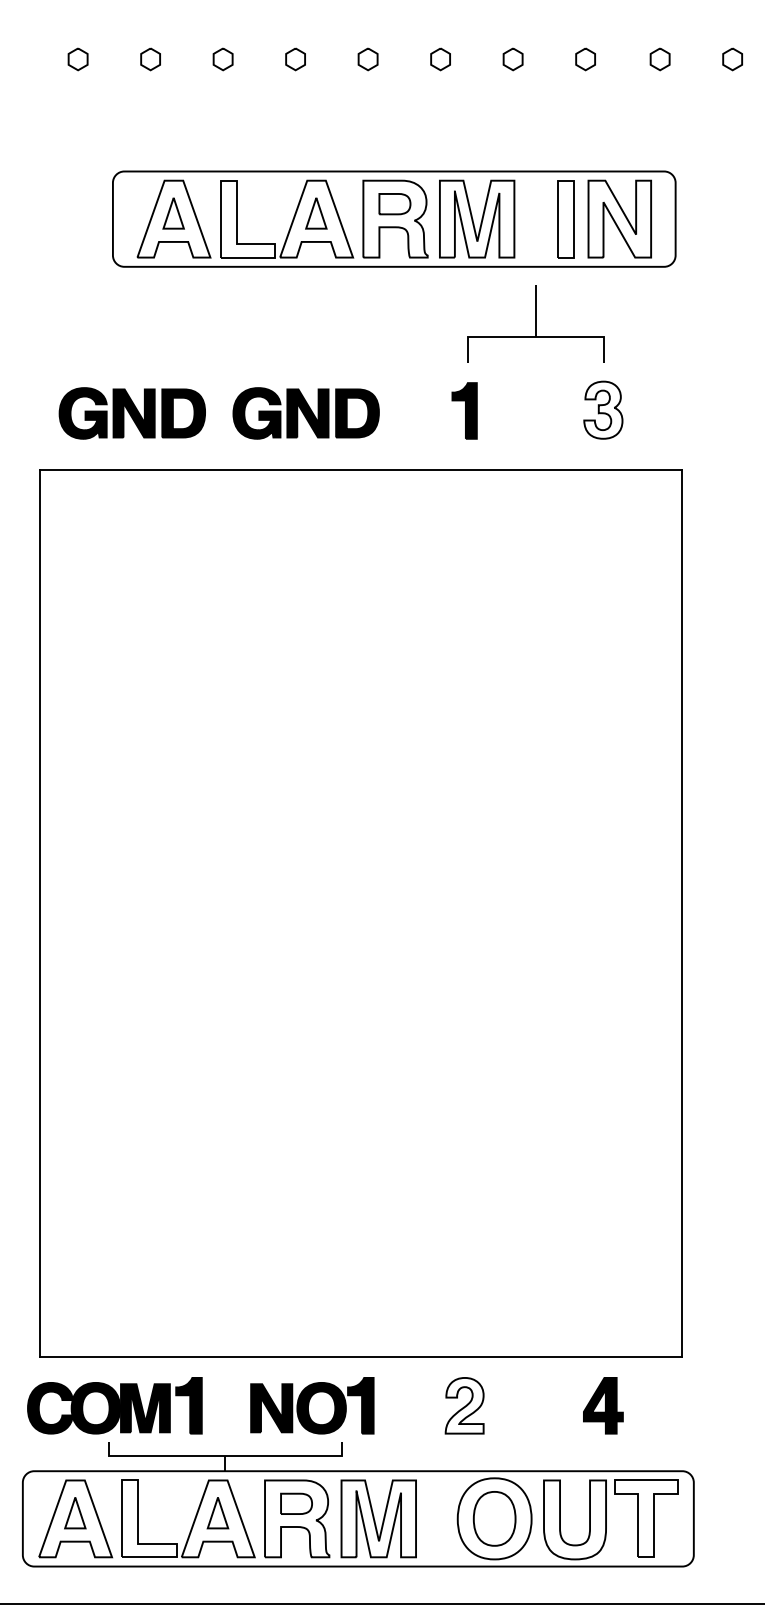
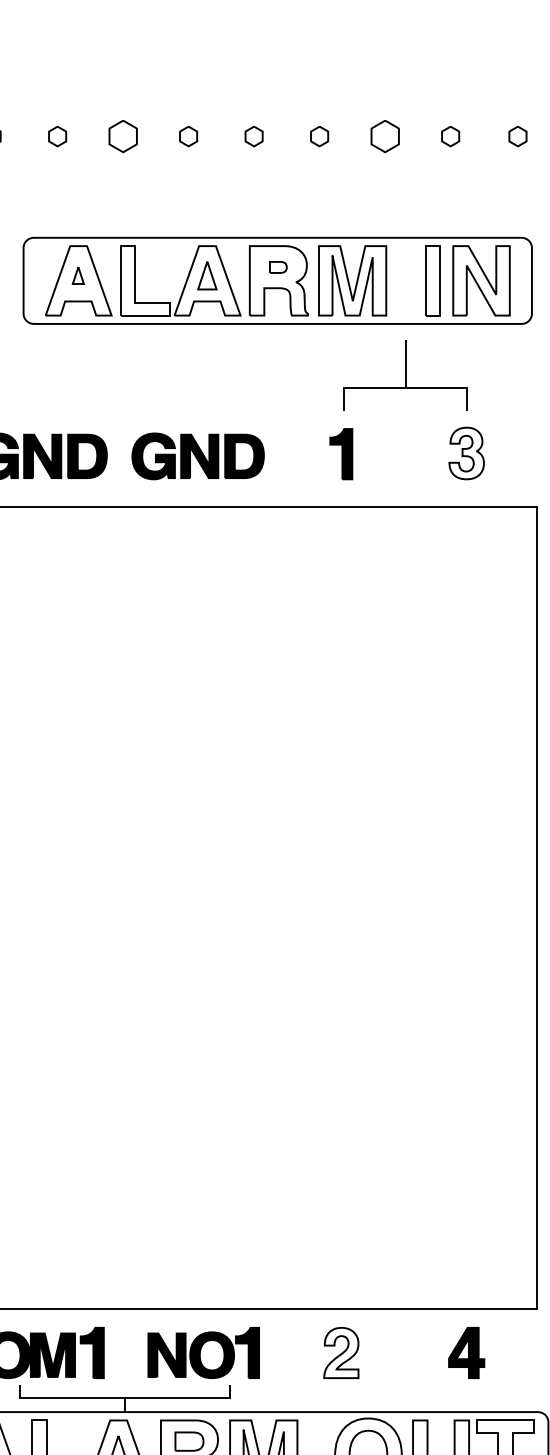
part: (222, 59) -> (122, 136), size x1.6
part: (512, 59) -> (384, 136), size x1.6
part: (394, 204) -> (277, 267), size x0.6
part: (173, 213) -> (78, 275), size x0.6

